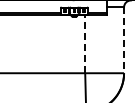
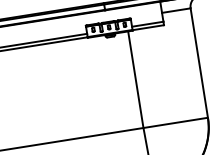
line: (124, 40) -> (200, 63), dashed -> solid
line: (85, 43) -> (136, 78), dashed -> solid

